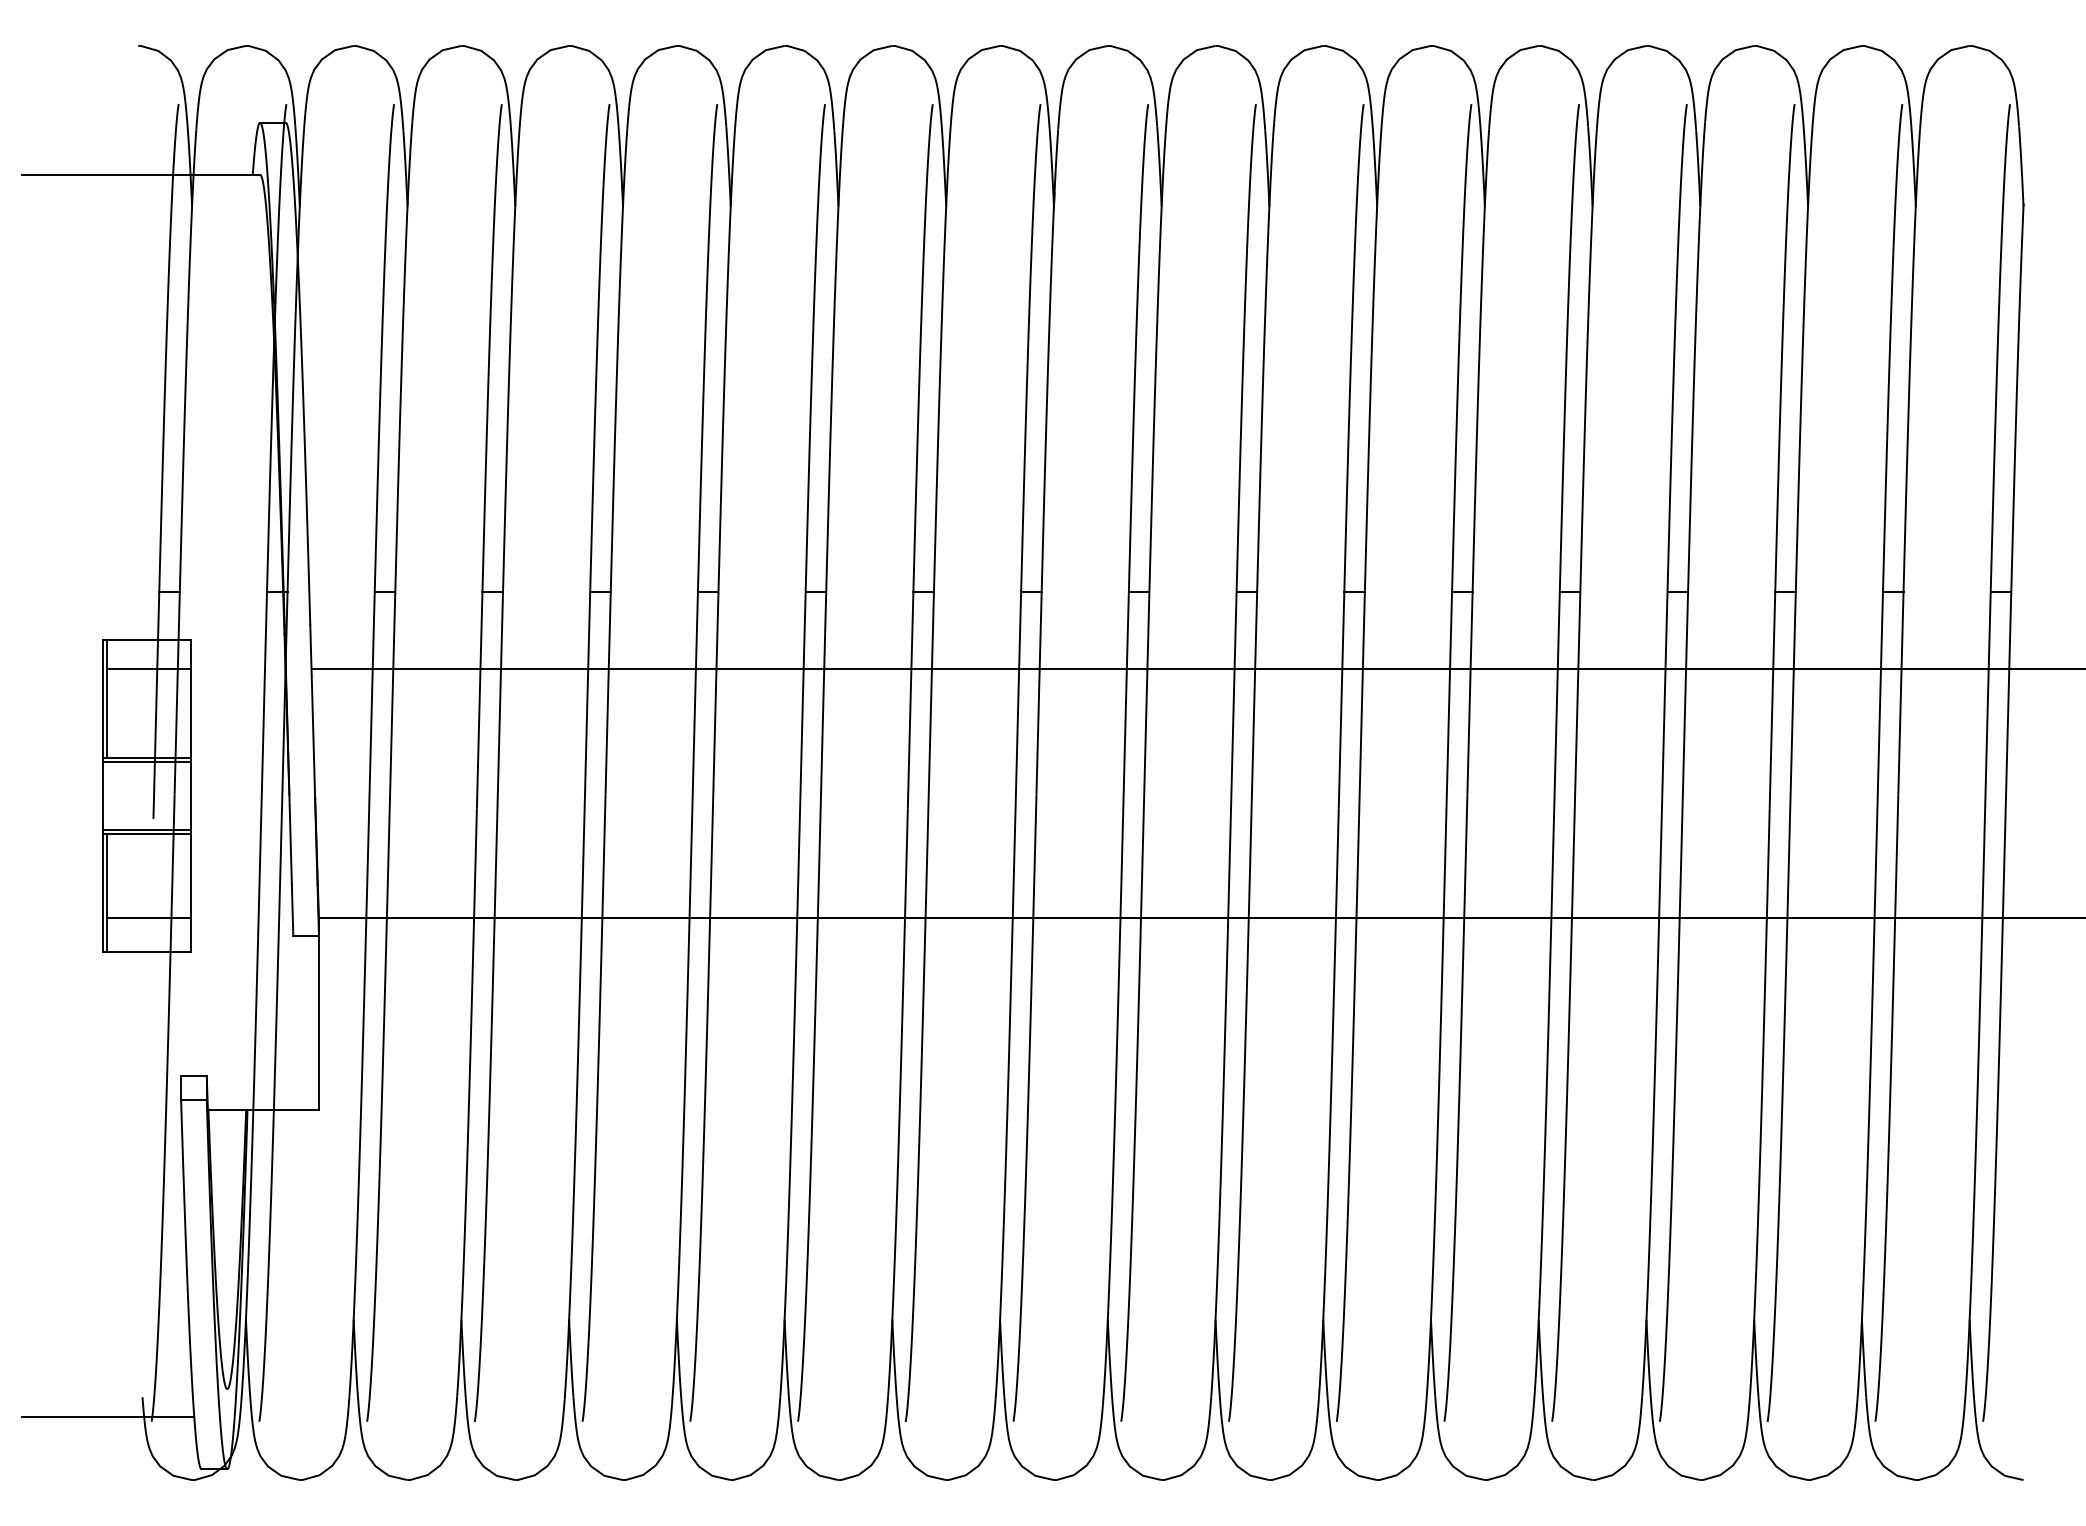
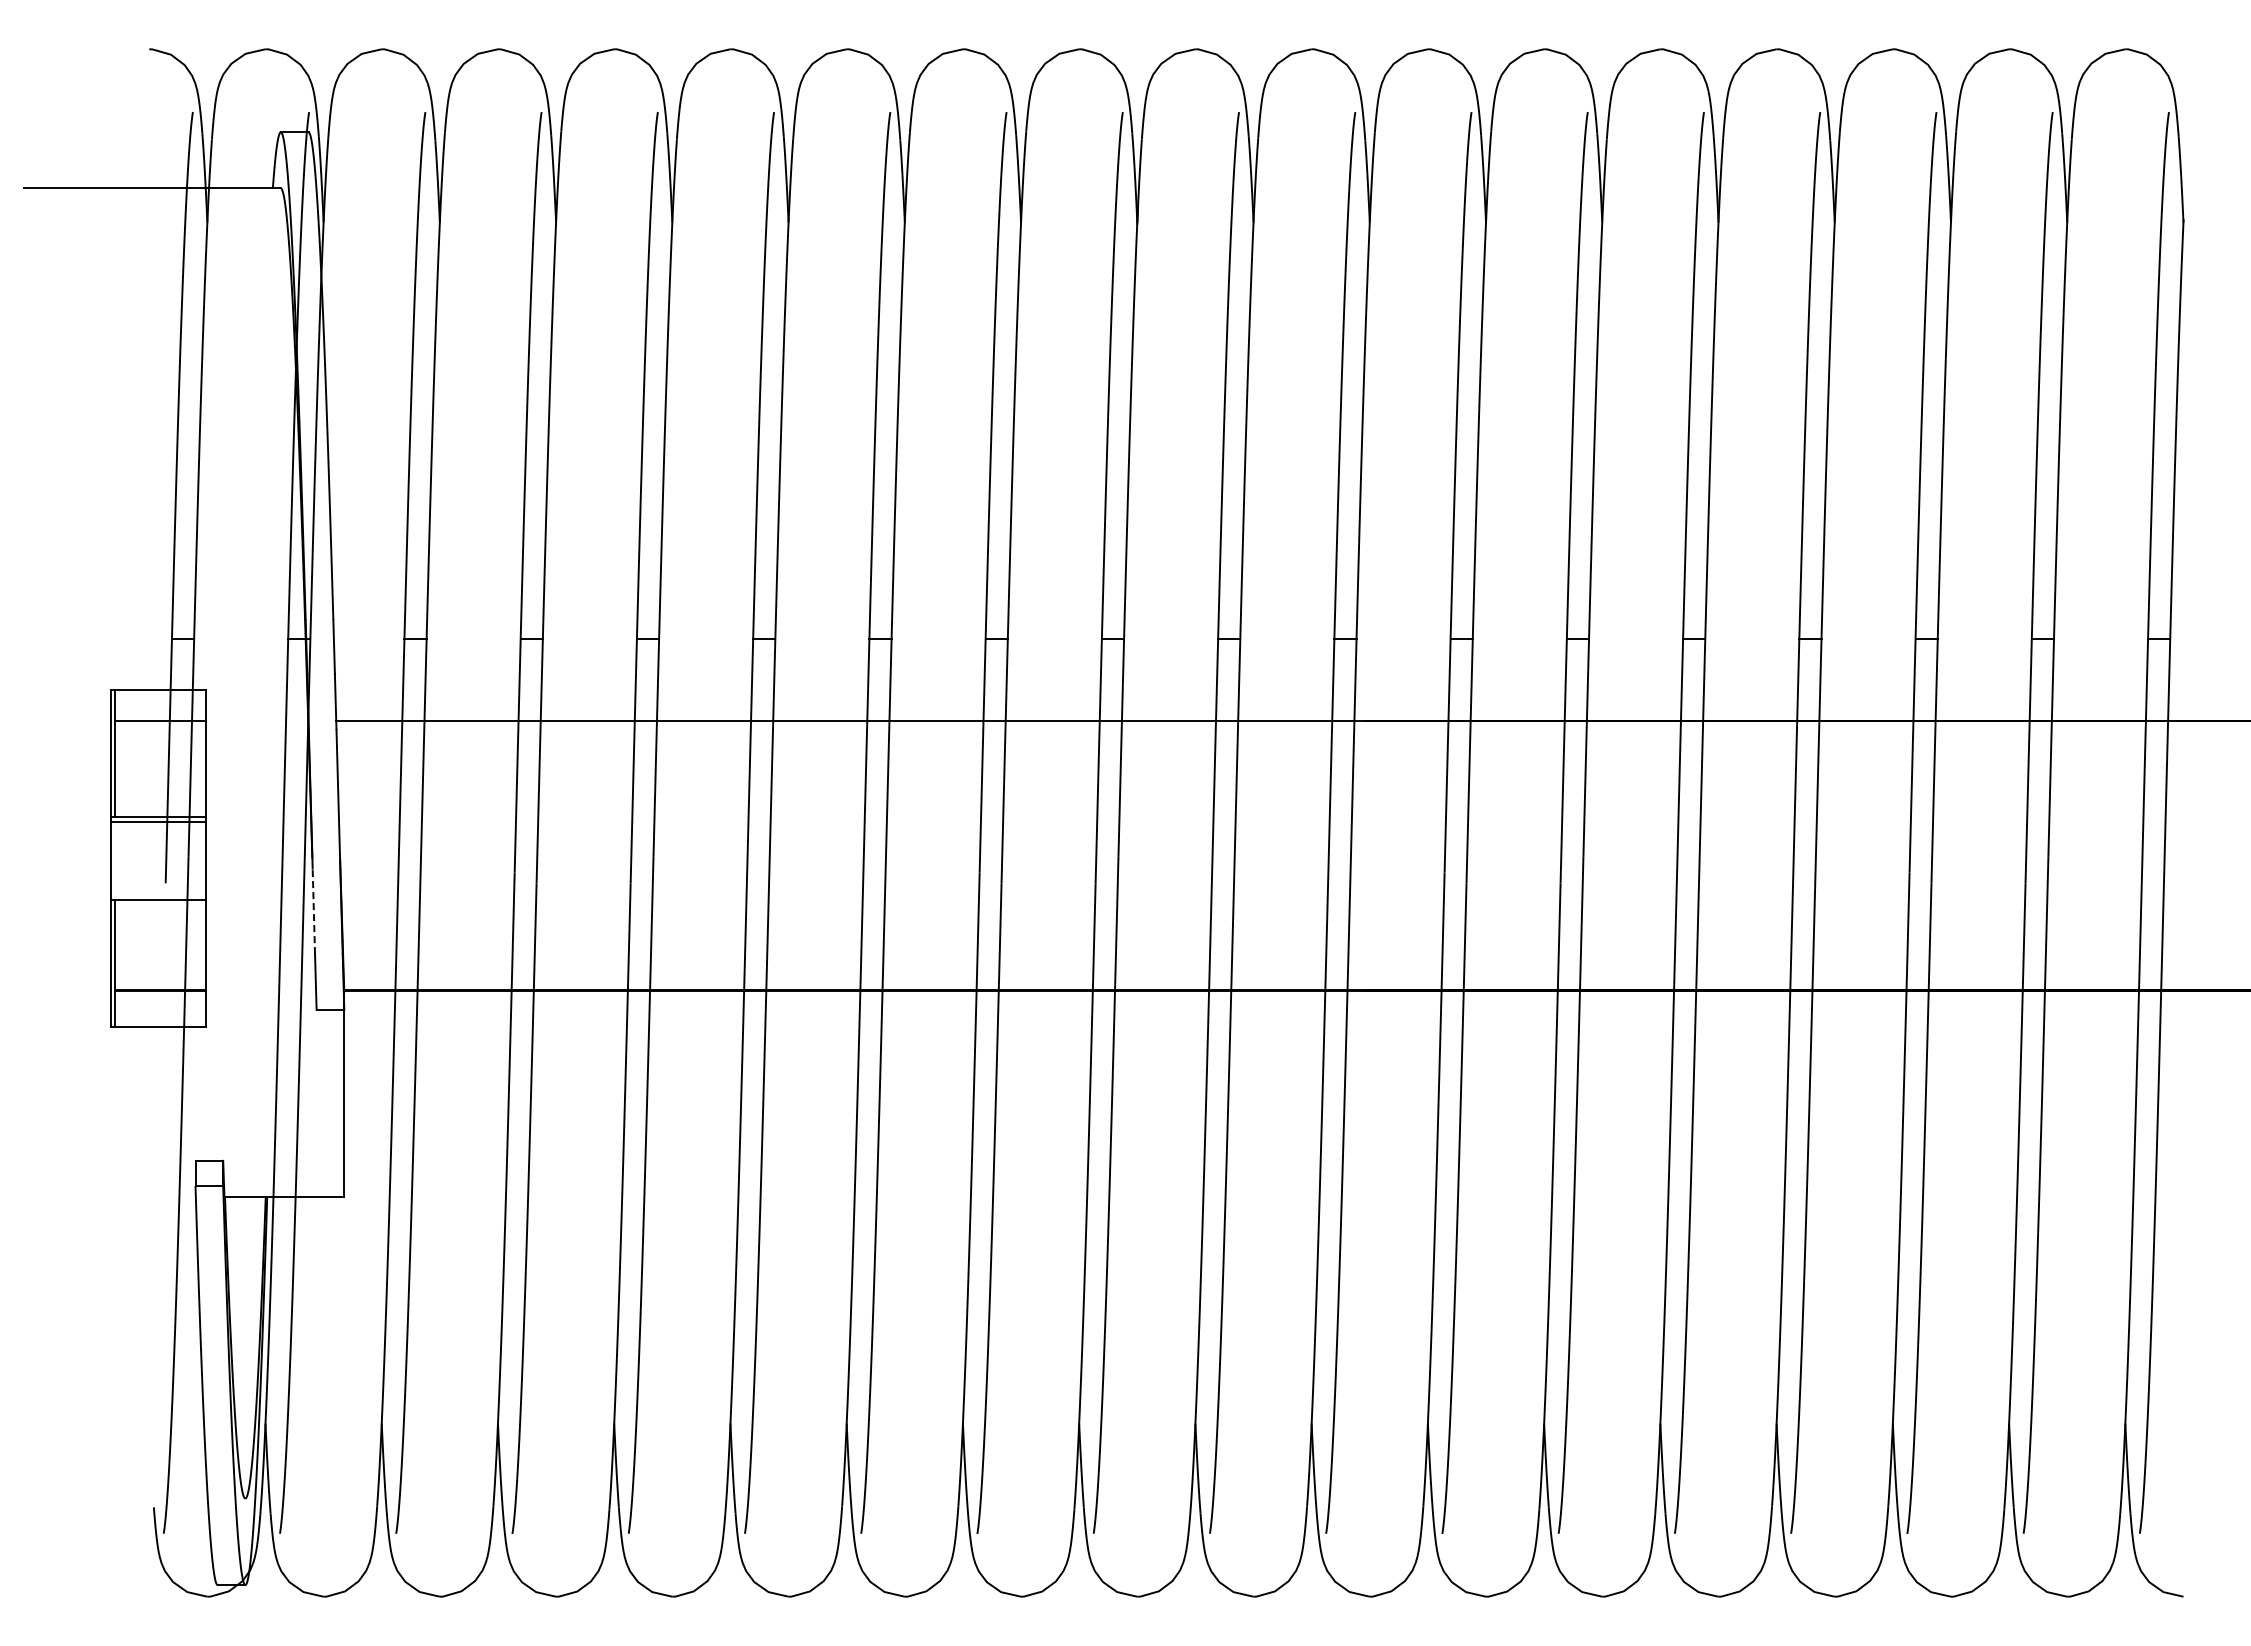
line: (145, 830) -> (157, 895), removed
line: (290, 845) -> (313, 911), solid -> dashed
line: (107, 1416) -> (116, 1528), removed

